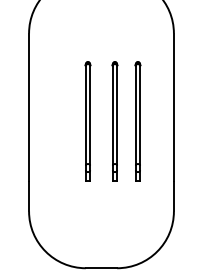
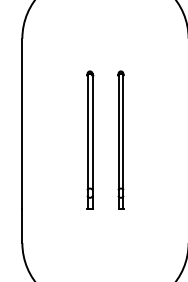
part: (137, 121) -> (146, 139), removed

